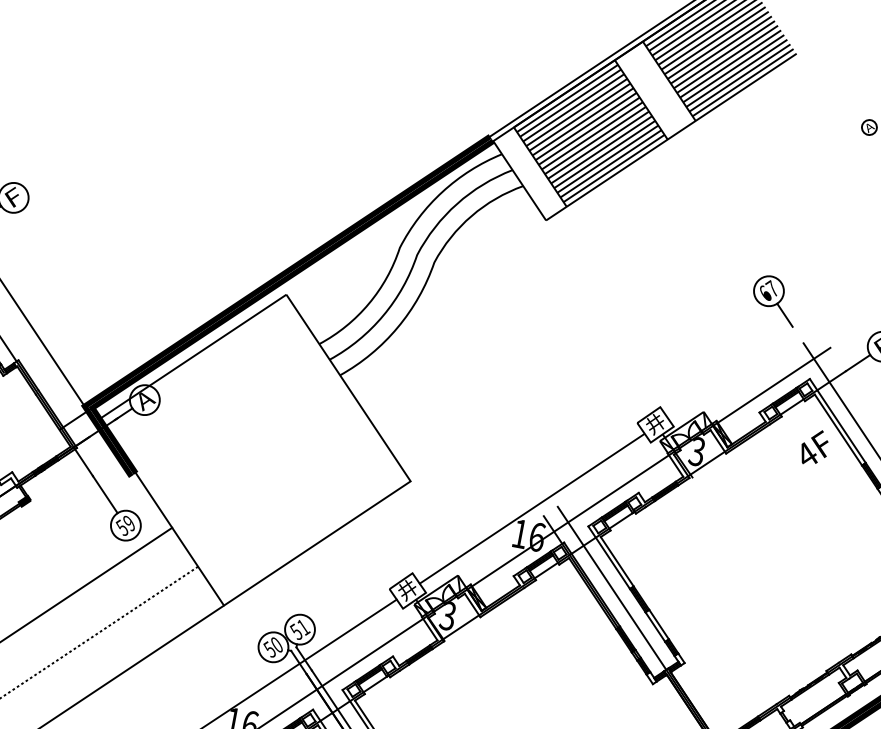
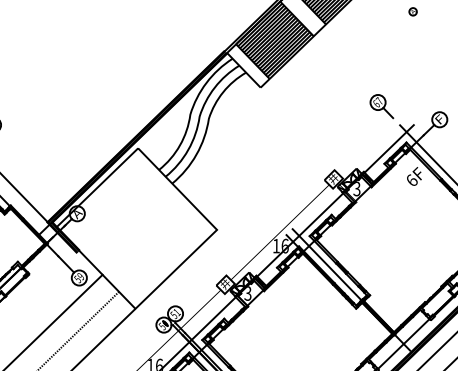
text: (808, 453) -> (412, 179), 4F -> 6F

